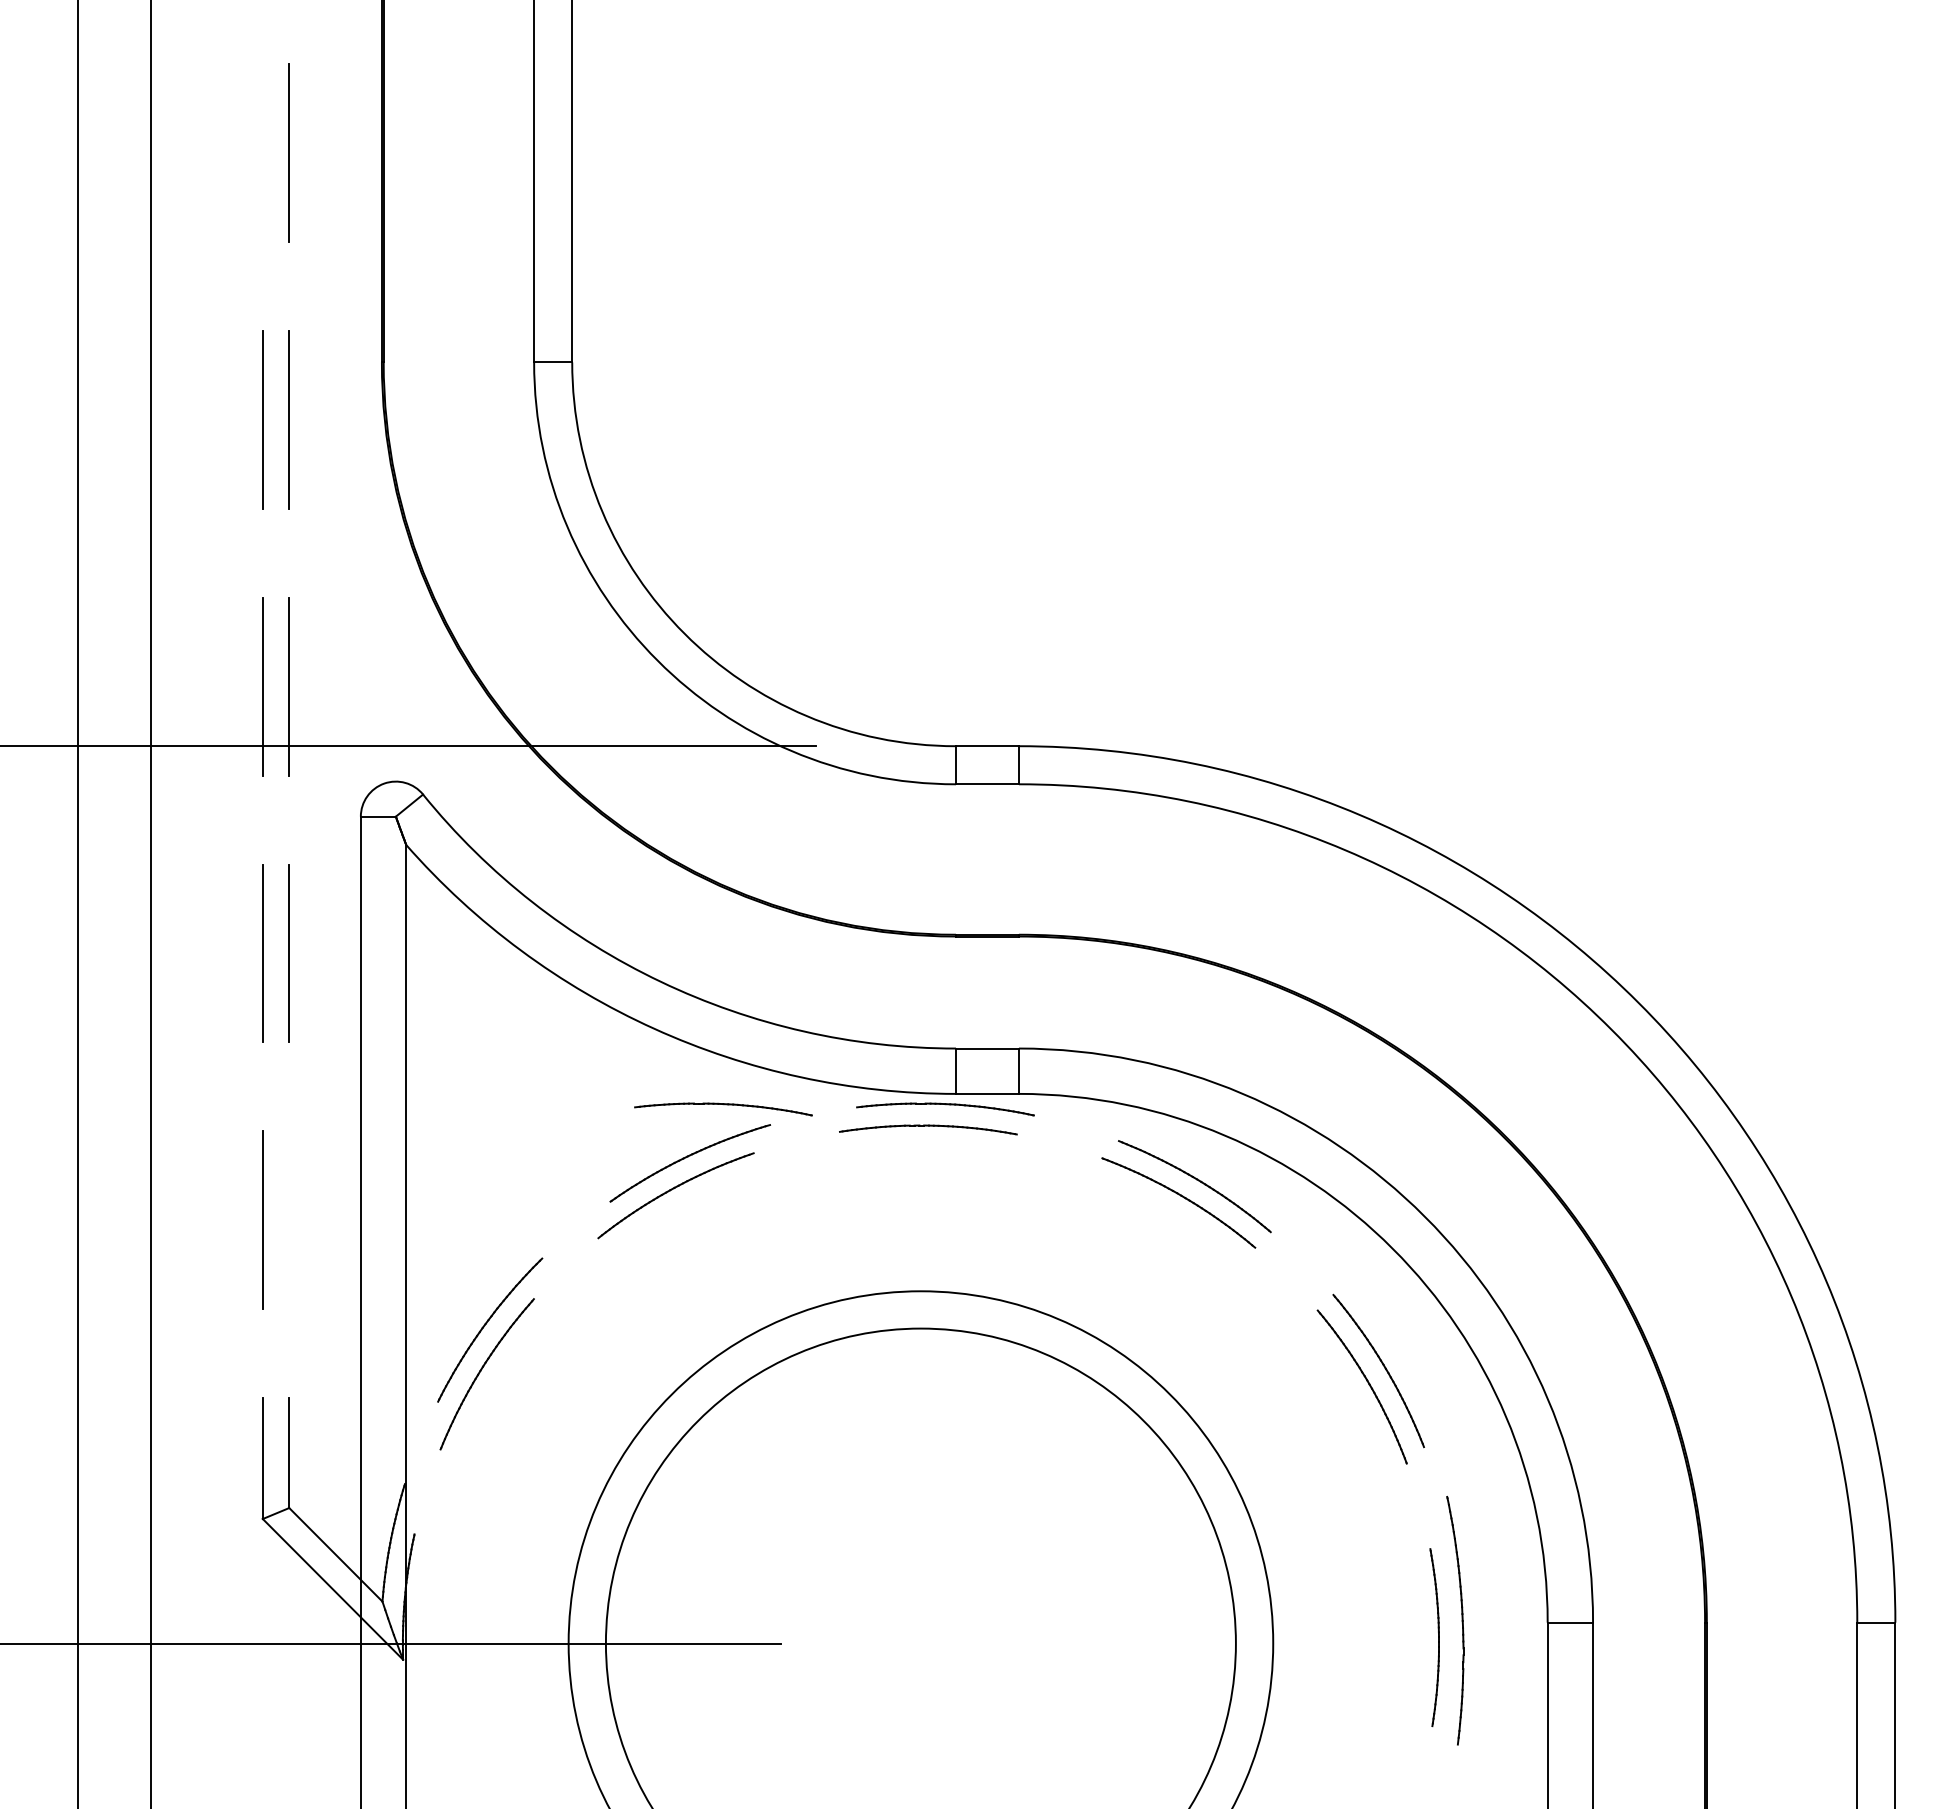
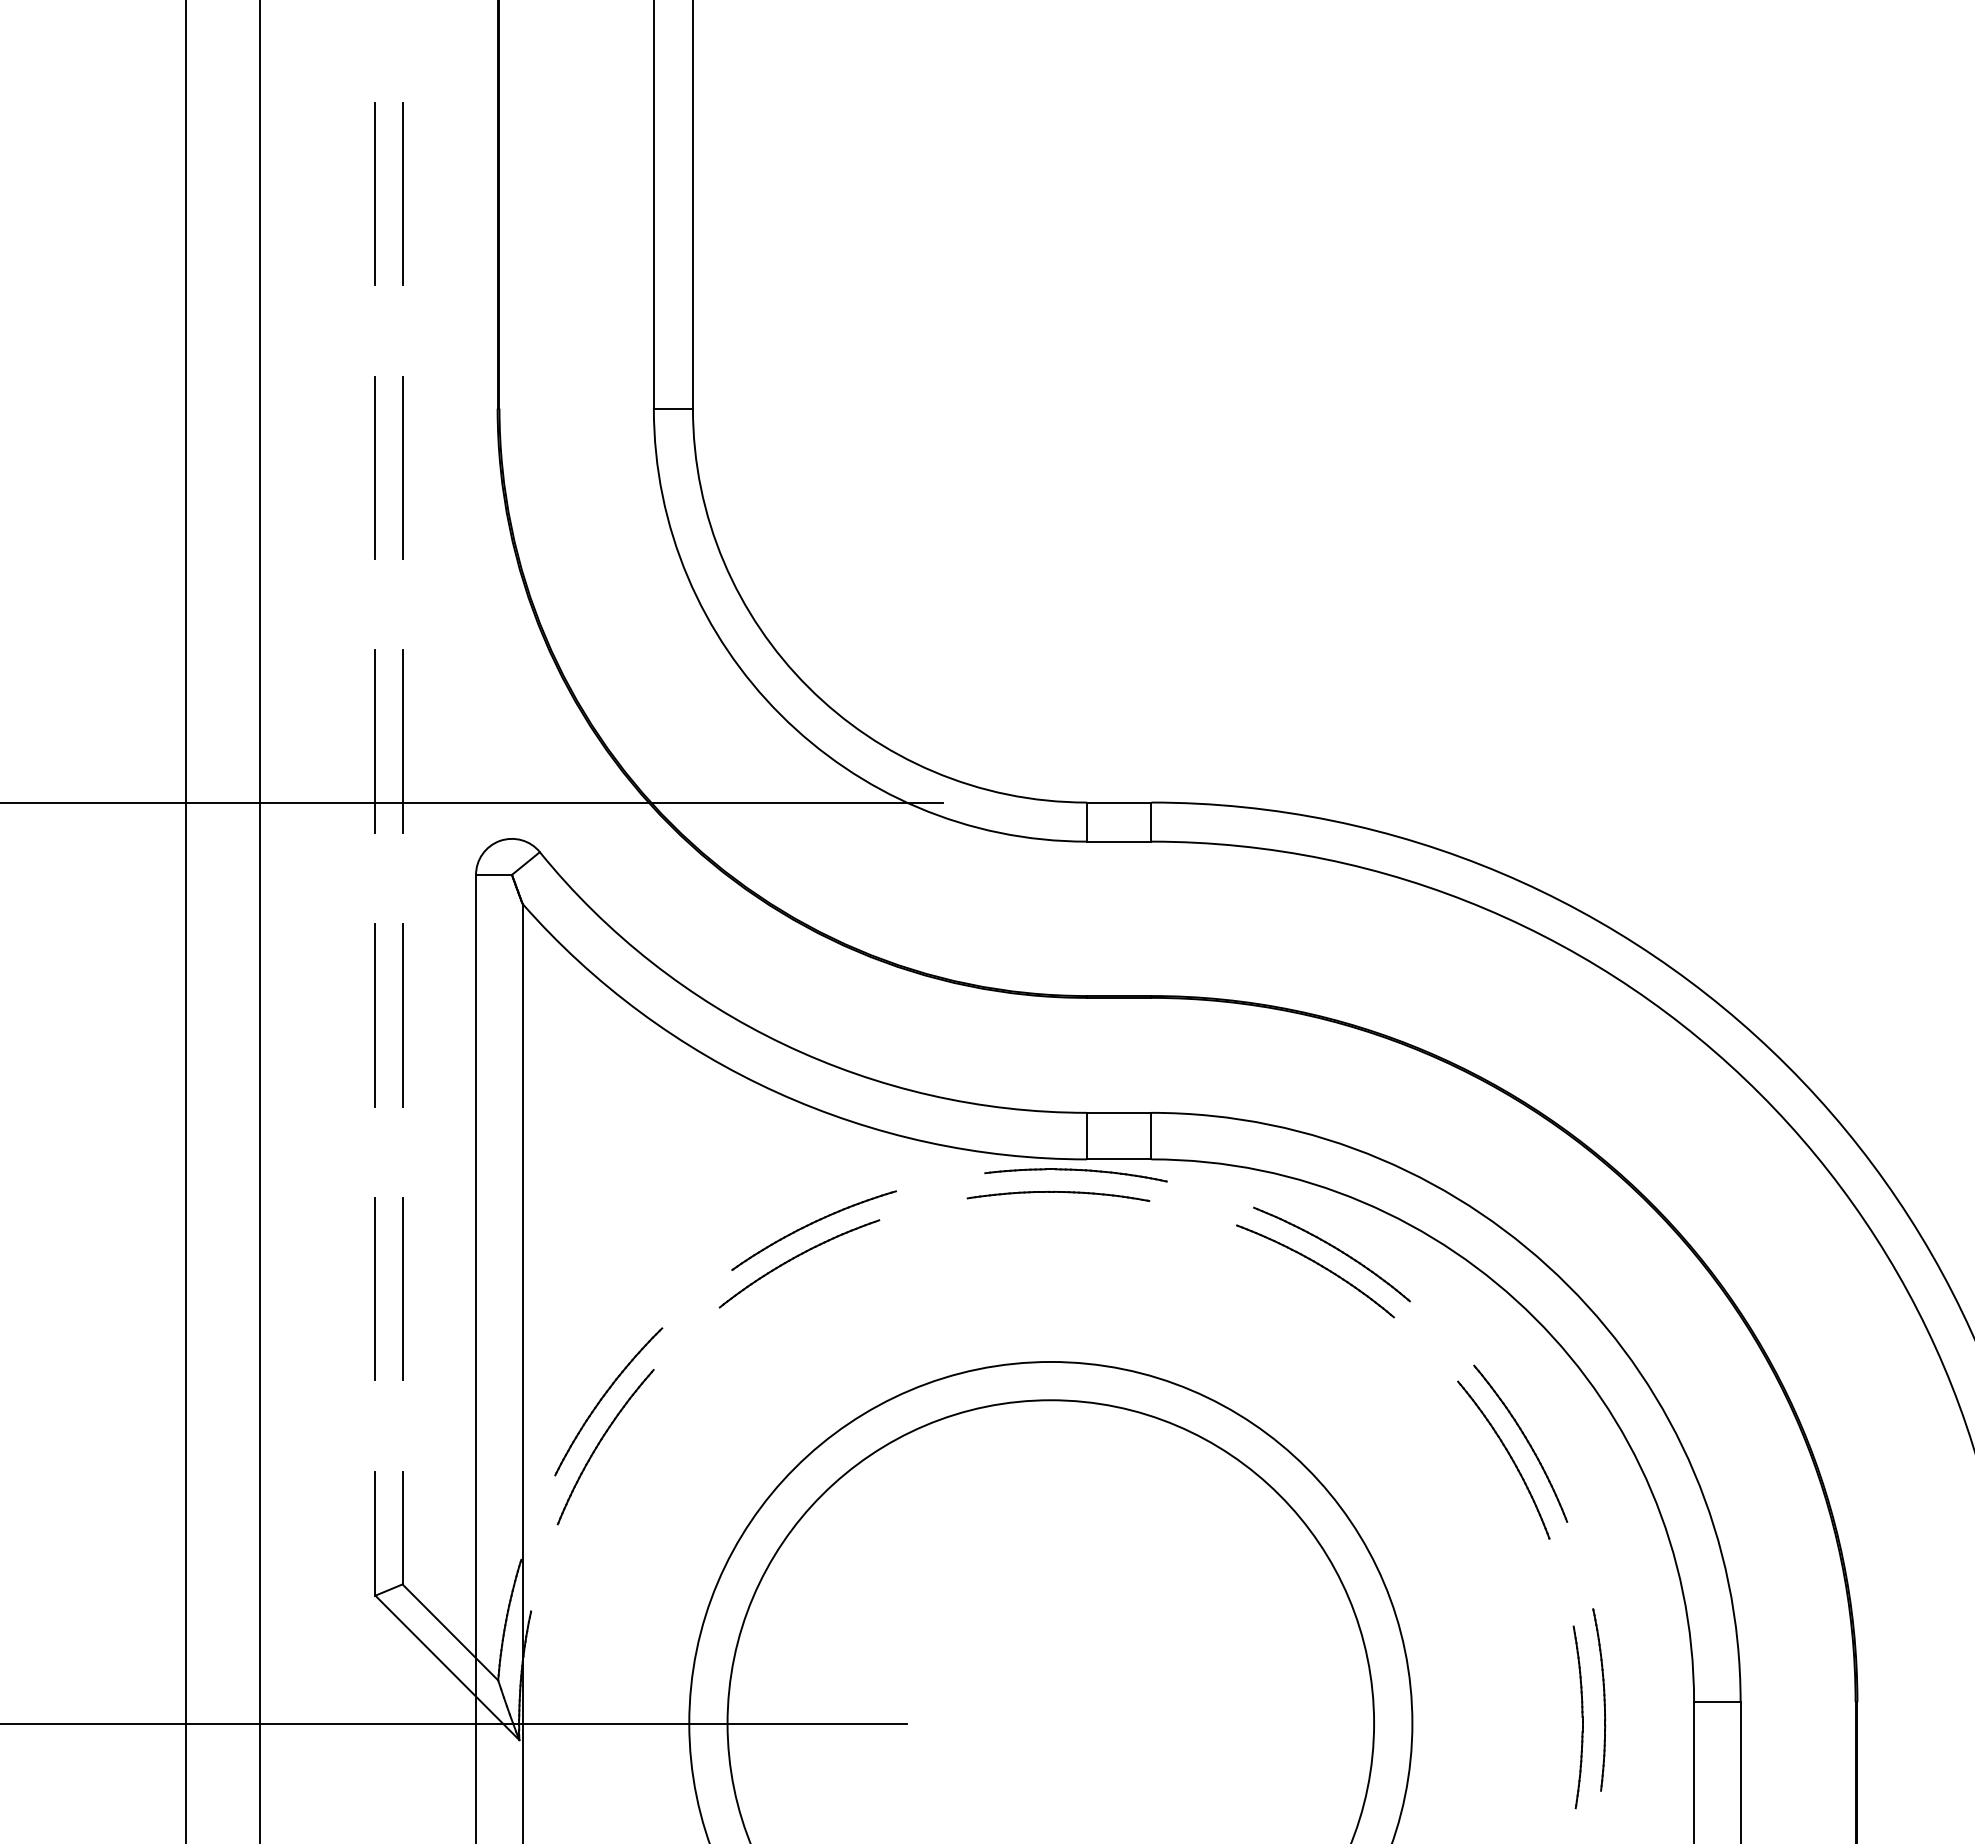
line: (262, 153) -> (375, 194), added
part: (723, 1109) -> (848, 1175), removed
line: (289, 1220) -> (402, 1289), added
part: (1454, 1620) -> (1598, 1699), size x0.71

